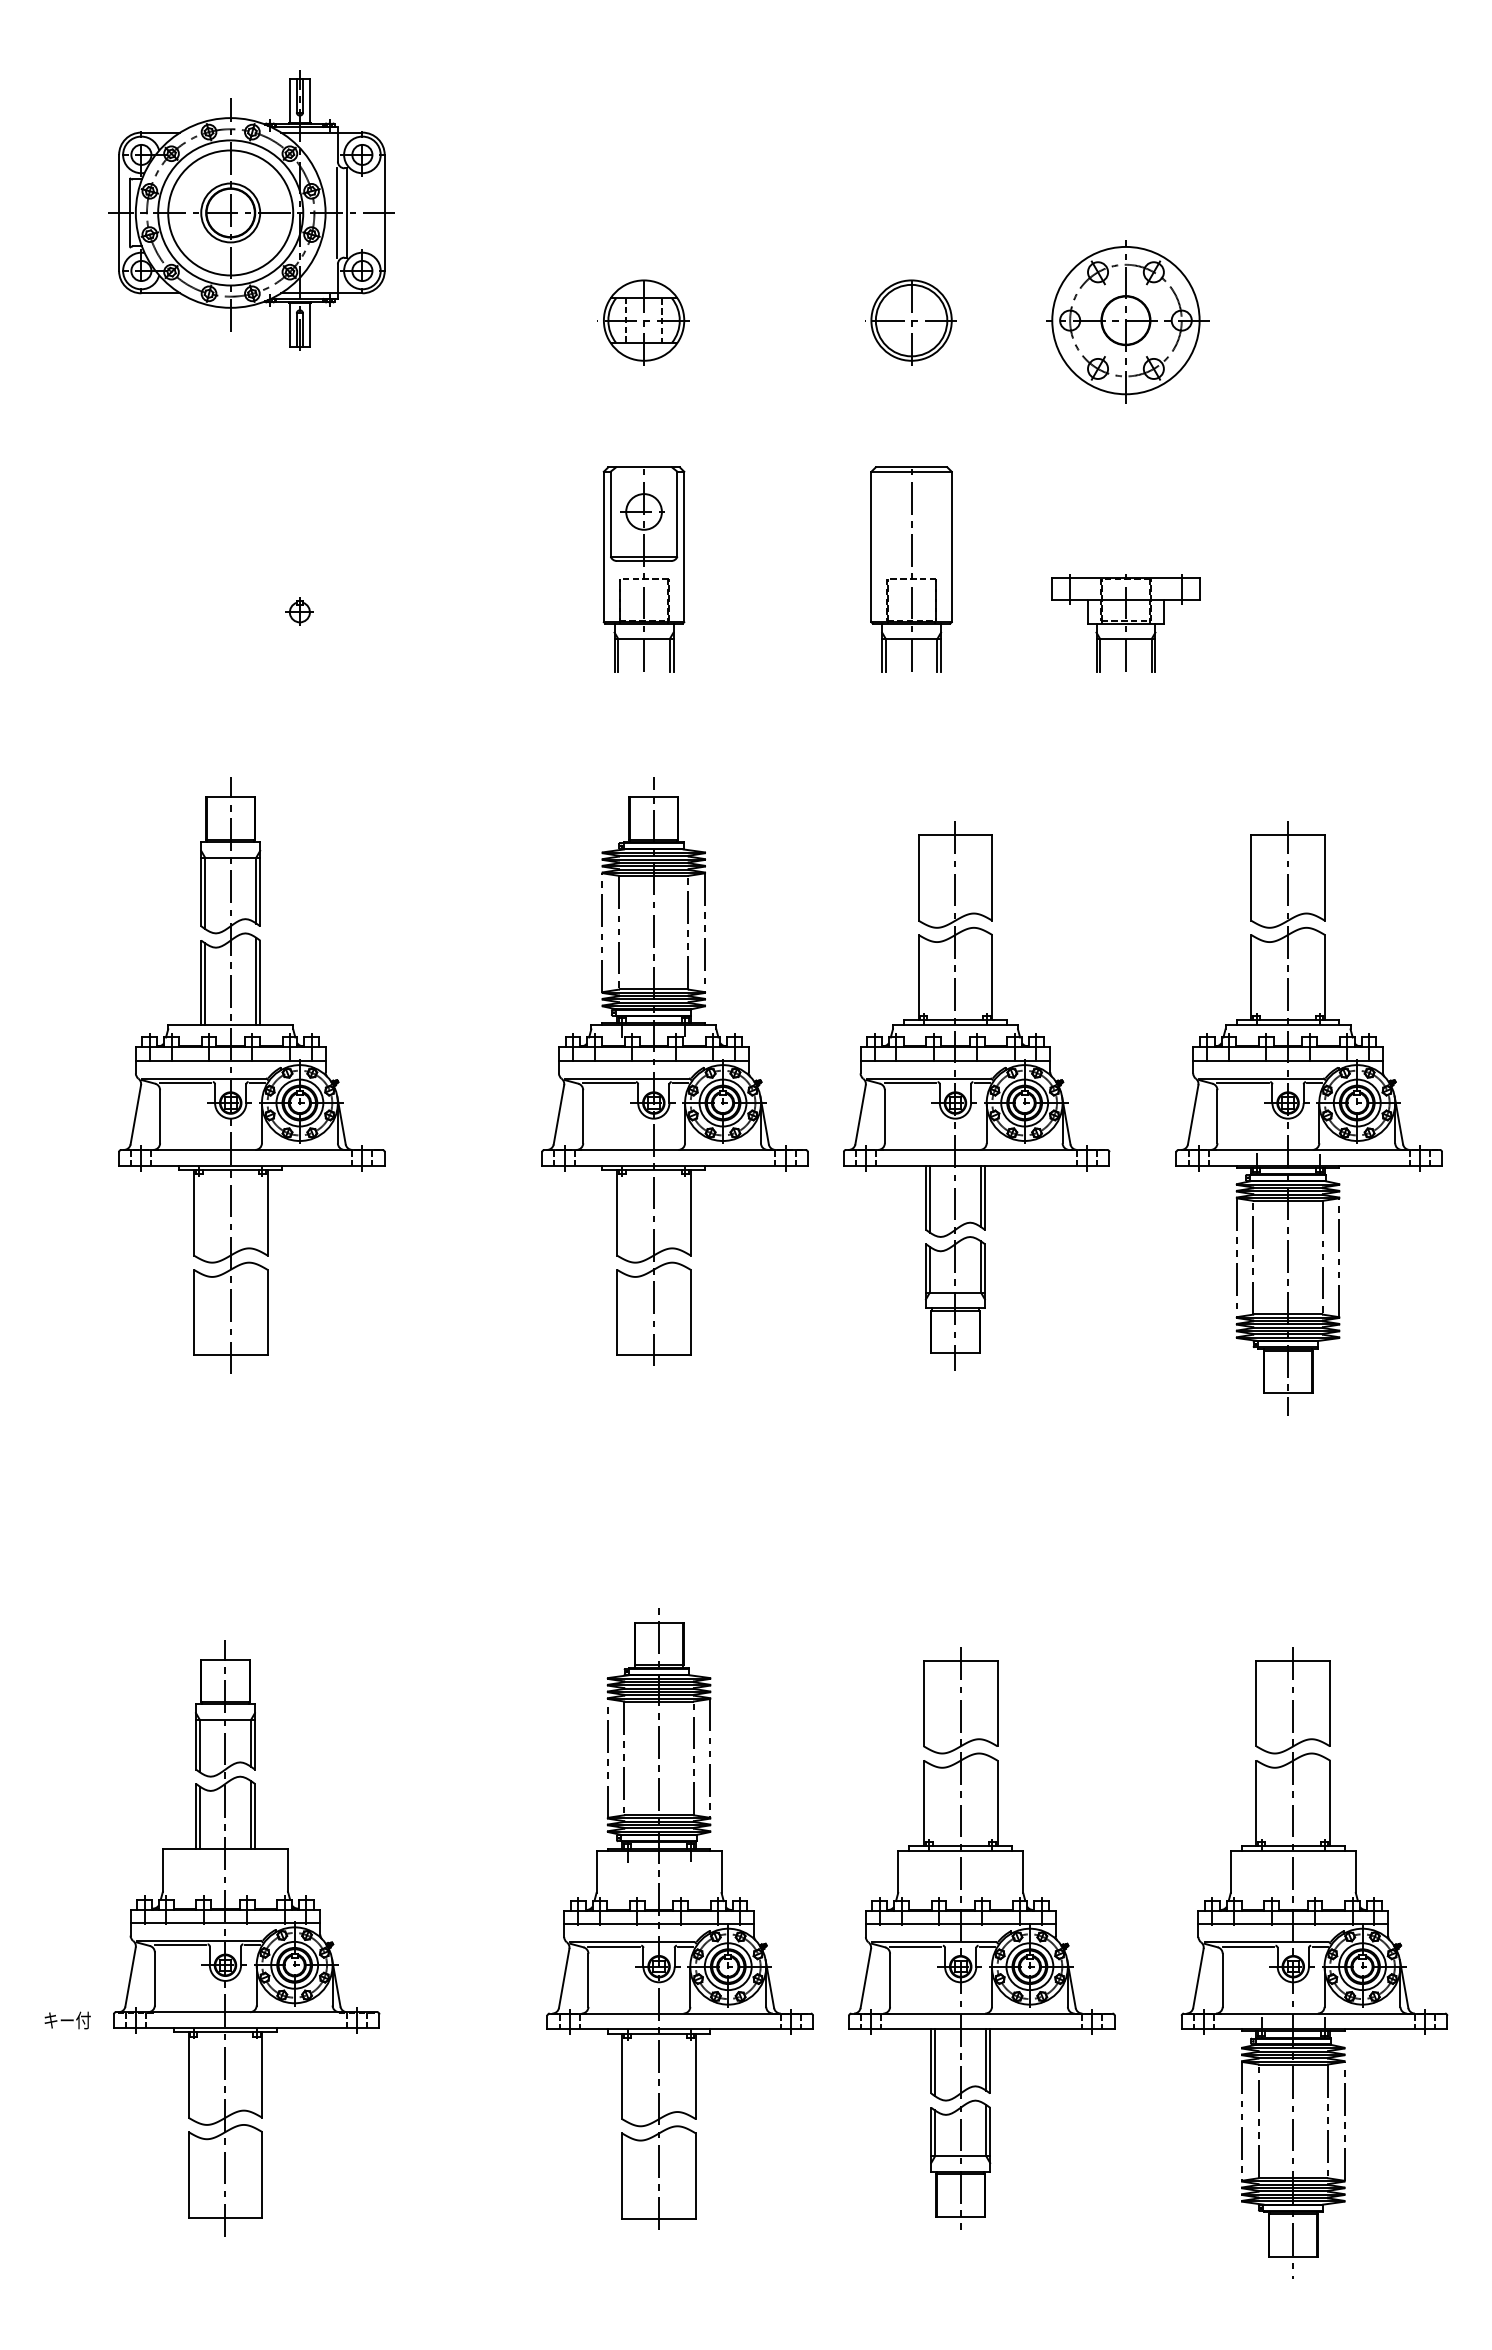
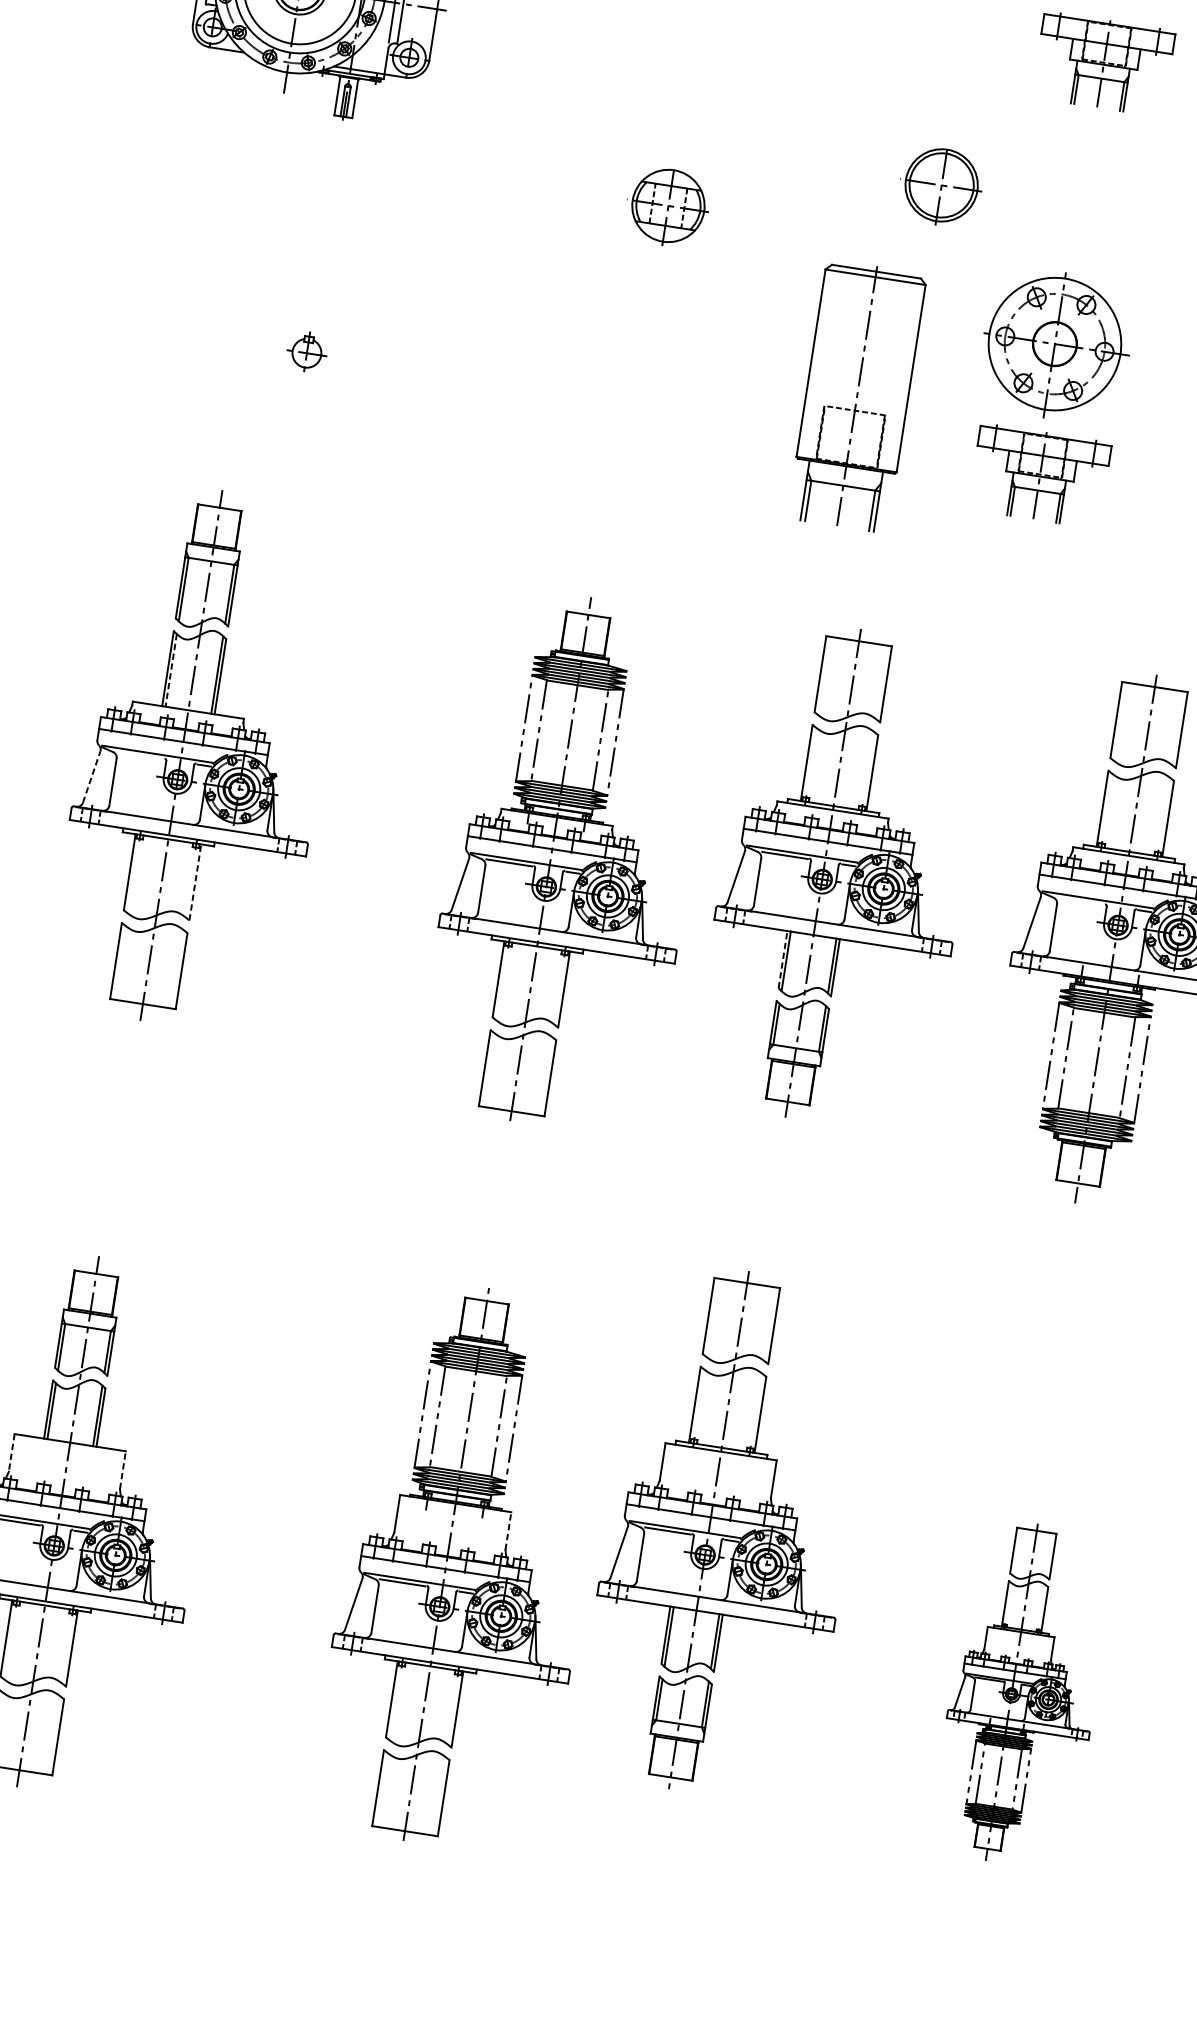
part: (1125, 160) -> (1103, 64), added
part: (1127, 321) -> (1056, 345), moved
part: (643, 322) -> (667, 207), moved
part: (910, 322) -> (940, 186), moved
part: (643, 569) -> (618, 362), removed
part: (911, 569) -> (856, 398), size x1.4
part: (299, 611) -> (306, 352), size x1.6
line: (205, 984) -> (171, 670), solid -> dashed
part: (674, 1071) -> (569, 861), moved
line: (185, 1082) -> (140, 755), removed
line: (1242, 1082) -> (1080, 900), removed
line: (135, 1114) -> (91, 776), solid -> dashed
line: (925, 1197) -> (782, 959), solid -> dashed
line: (267, 1212) -> (195, 882), solid -> dashed
line: (287, 1869) -> (122, 1469), solid -> dashed
line: (162, 1870) -> (11, 1452), solid -> dashed
line: (721, 1871) -> (508, 1530), solid -> dashed
part: (981, 1938) -> (727, 1532), moved
part: (1314, 1962) -> (1023, 1693), size x0.6

